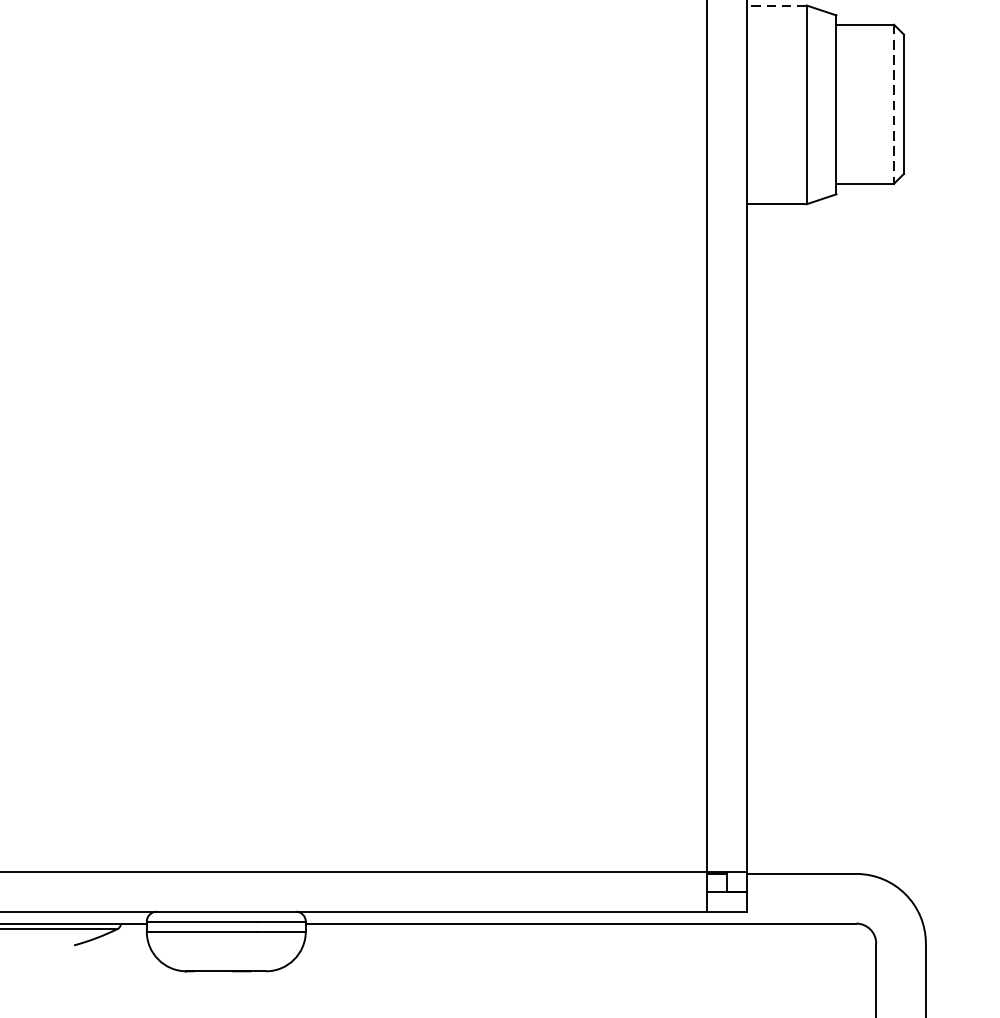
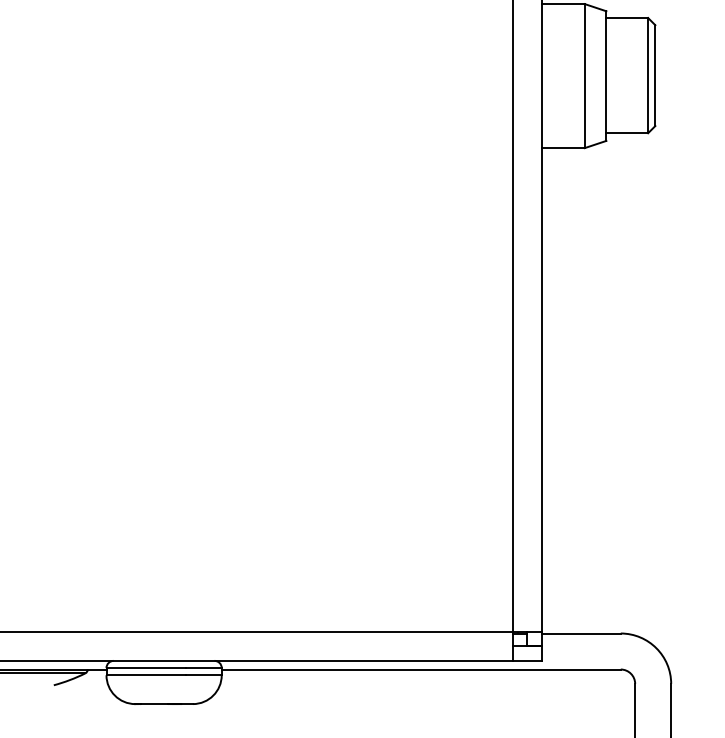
line: (777, 6) -> (563, 4), dashed -> solid
line: (894, 104) -> (648, 75), dashed -> solid

